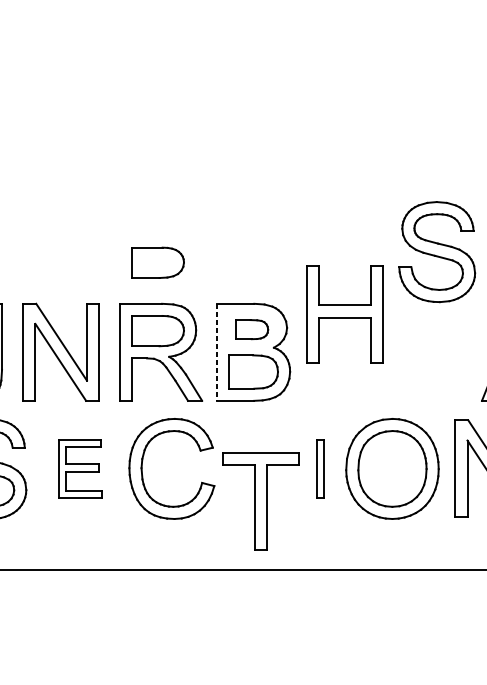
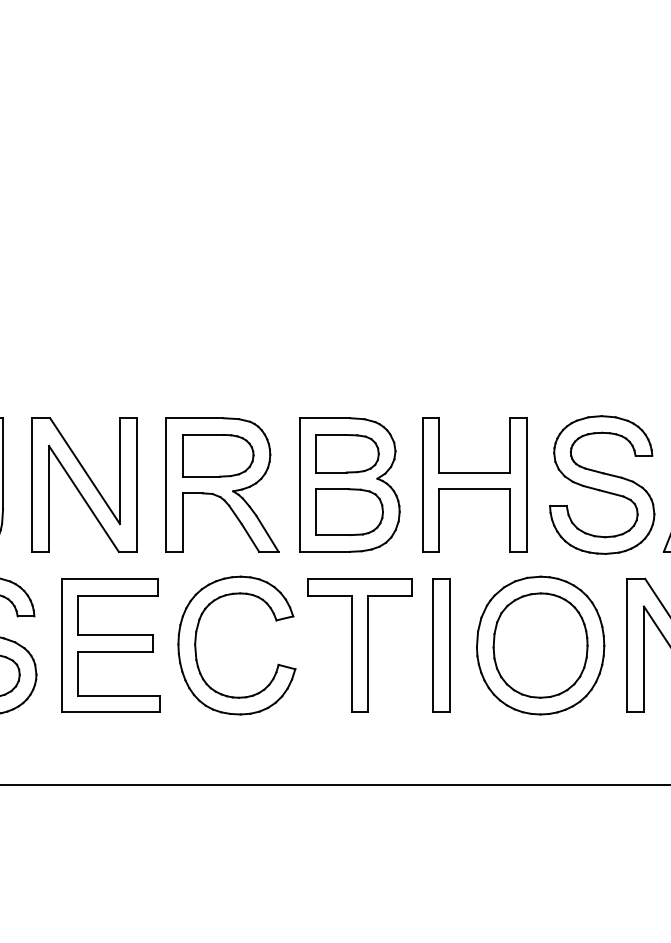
part: (437, 251) -> (602, 484), moved
part: (158, 262) -> (218, 361), removed
part: (344, 314) -> (474, 484), moved
part: (252, 329) -> (347, 453), size x1.43
line: (217, 352) -> (299, 485), dashed -> solid
part: (80, 468) -> (110, 645), size x1.67
part: (320, 468) -> (441, 645), size x1.67
part: (260, 501) -> (359, 645), moved

